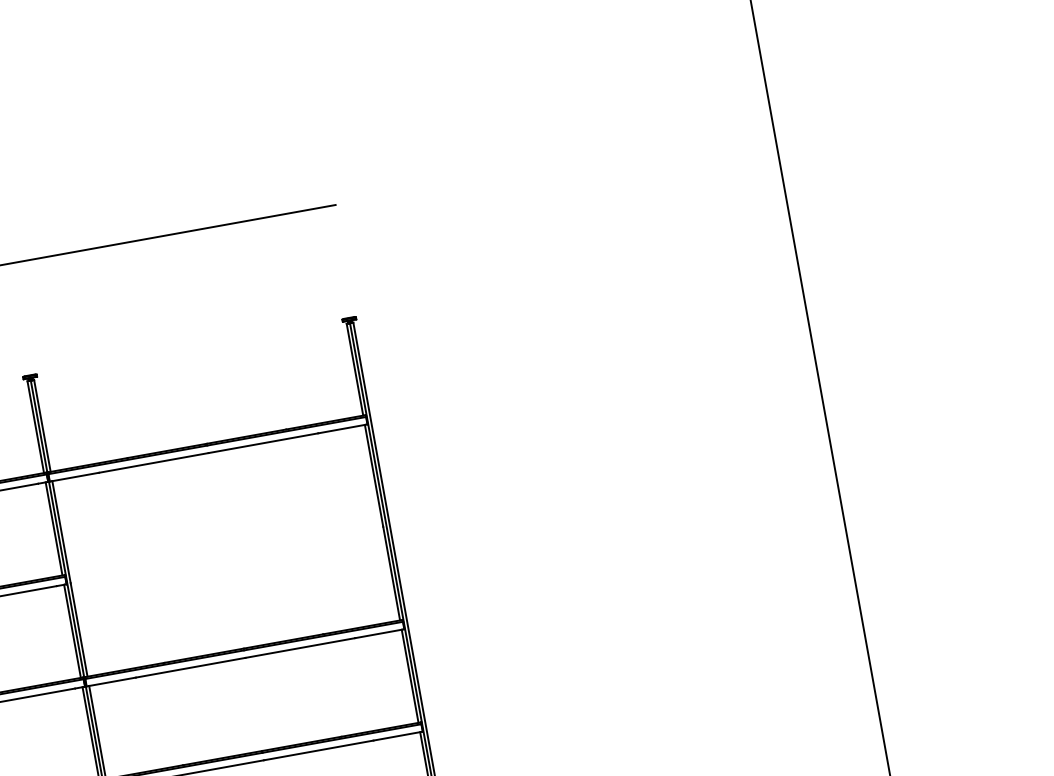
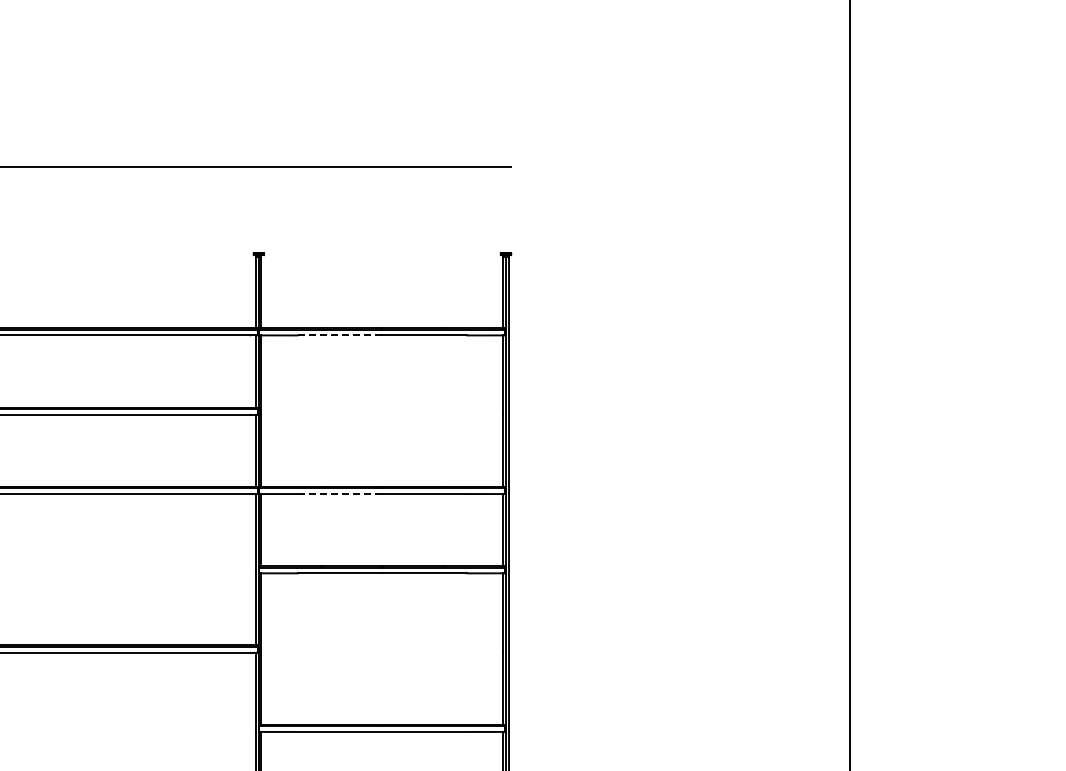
line: (154, 462) -> (340, 335), solid -> dashed
line: (191, 668) -> (340, 494), solid -> dashed

